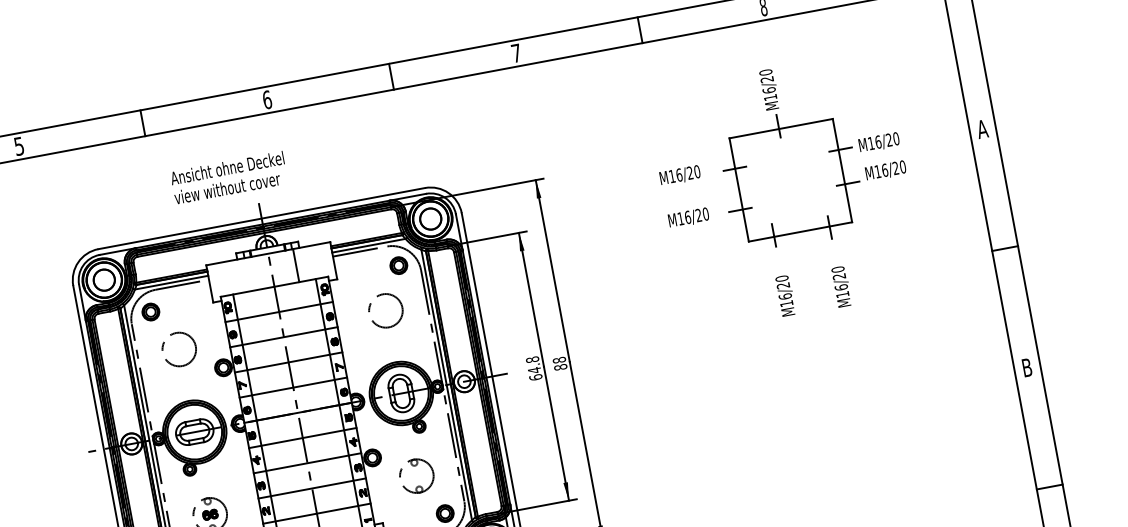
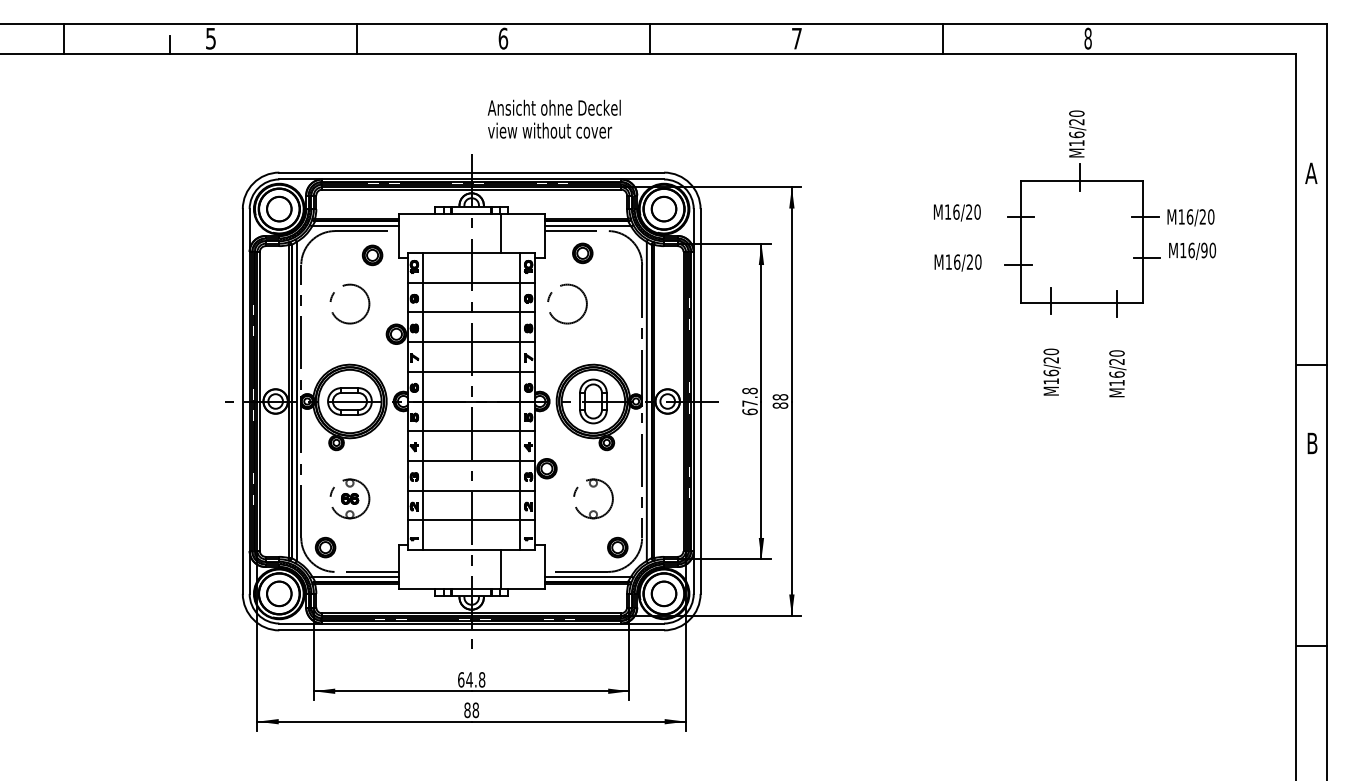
text: (982, 128) -> (1311, 172), moved
text: (895, 168) -> (1204, 250), M16/20 -> M16/90
text: (228, 177) -> (553, 118), moved
part: (398, 265) -> (582, 253), moved
circle: (385, 310) -> (567, 303), moved
part: (150, 312) -> (372, 255), moved
text: (1027, 367) -> (1312, 443), moved
text: (534, 370) -> (749, 403), 64.8 -> 67.8

